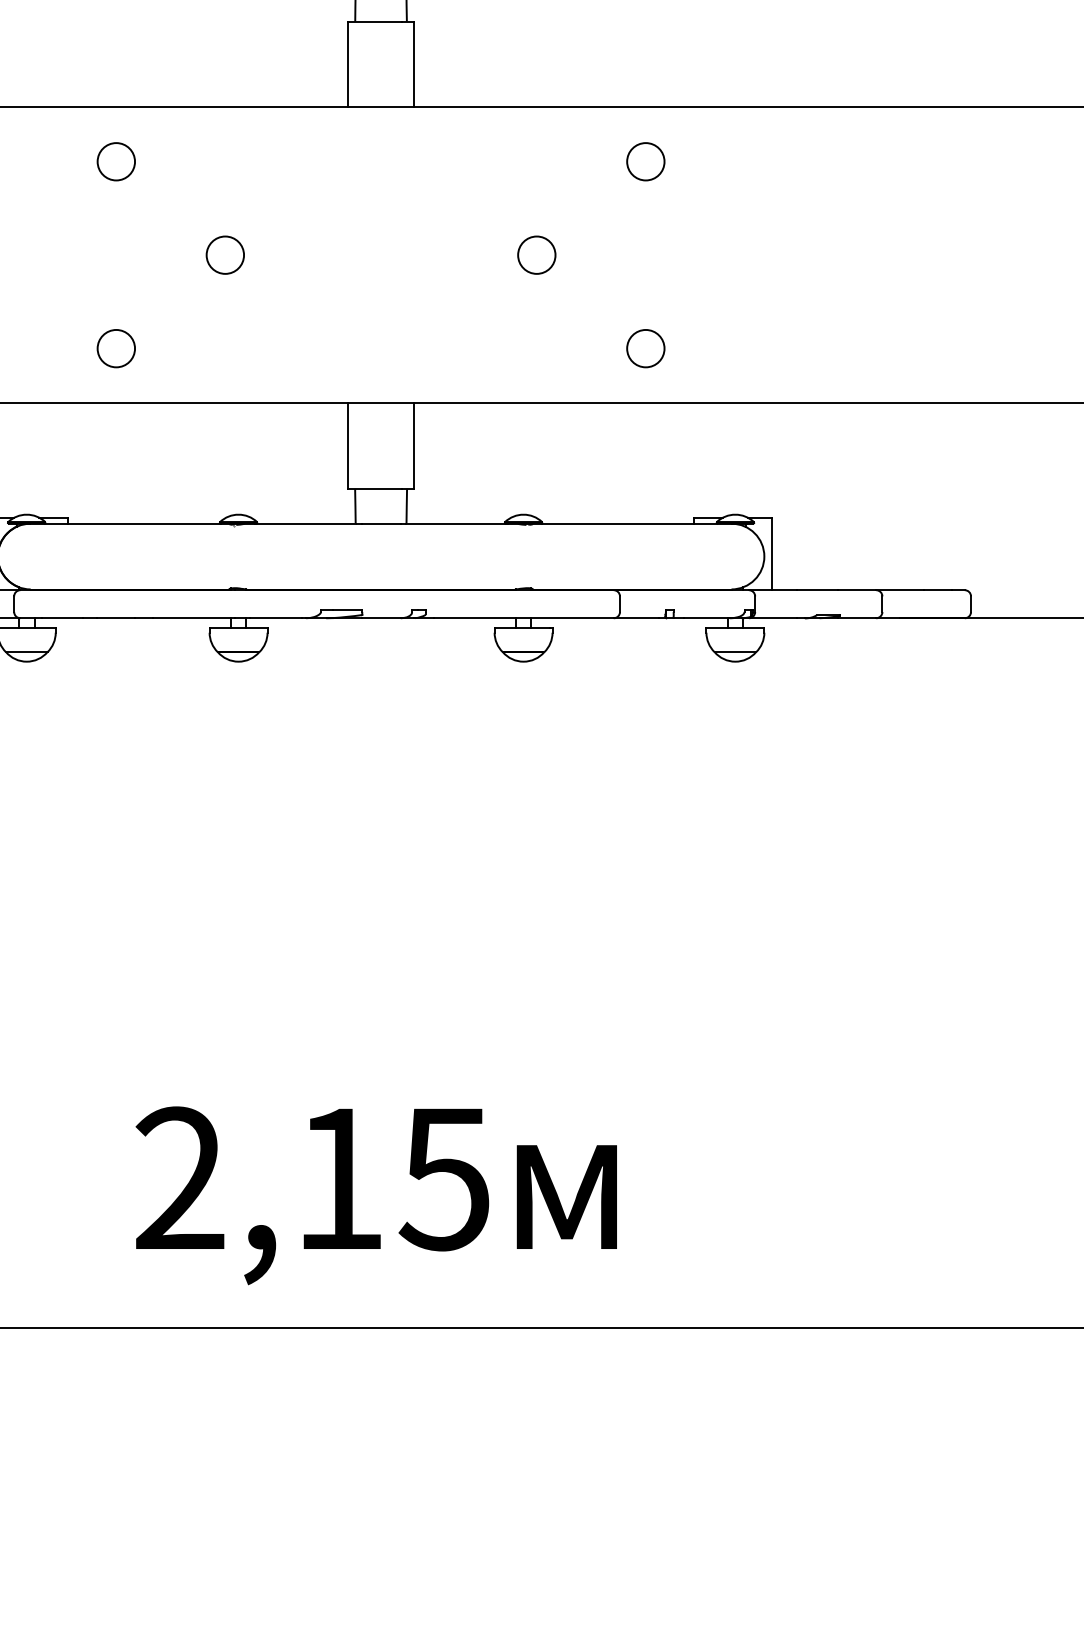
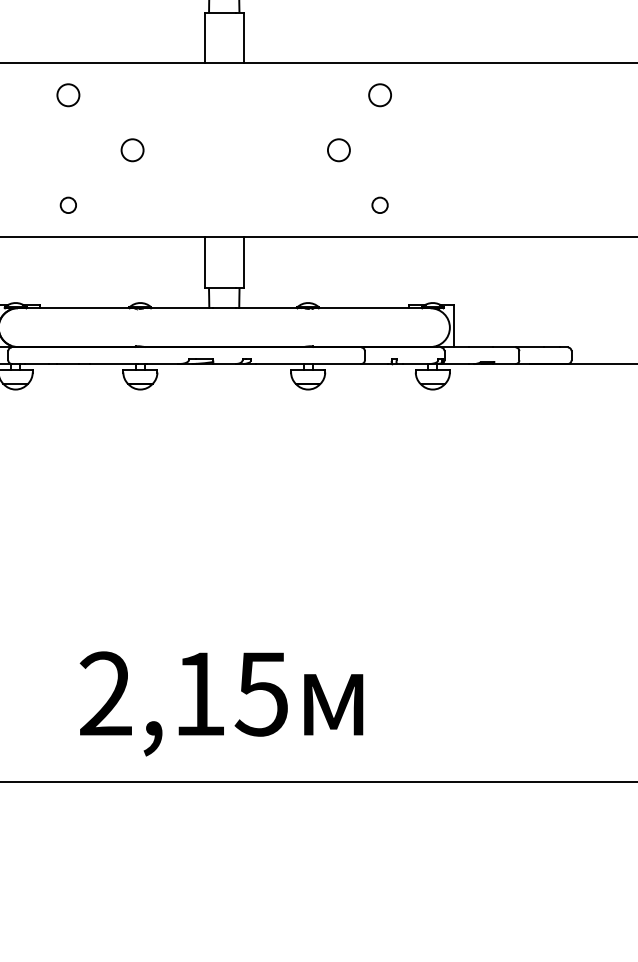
circle: (536, 255) -> (338, 150), moved
circle: (116, 349) -> (68, 205), size x0.7
circle: (644, 349) -> (379, 205), size x0.7

